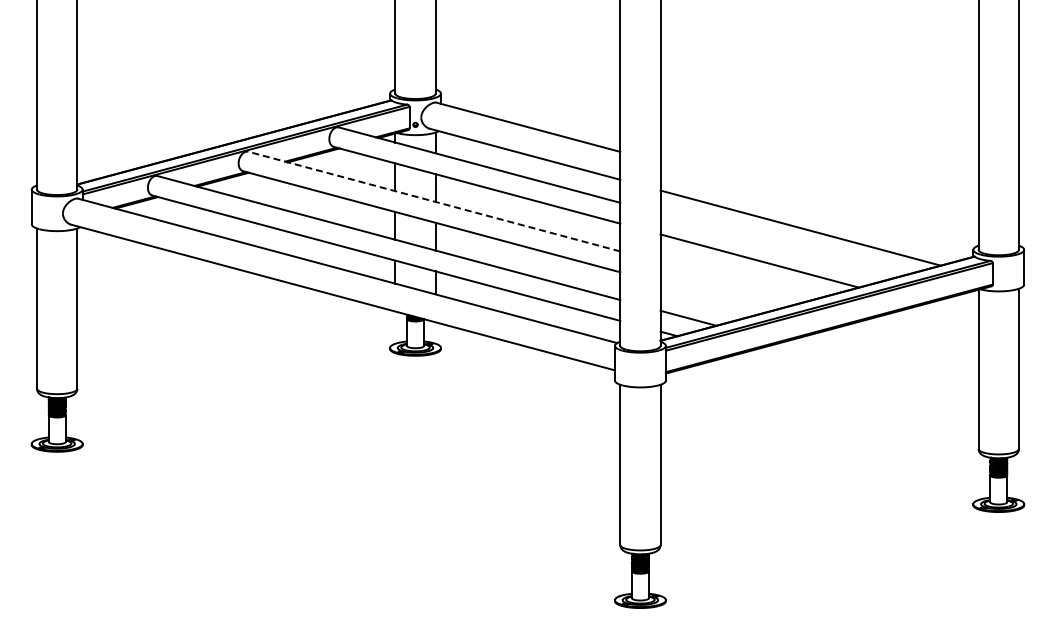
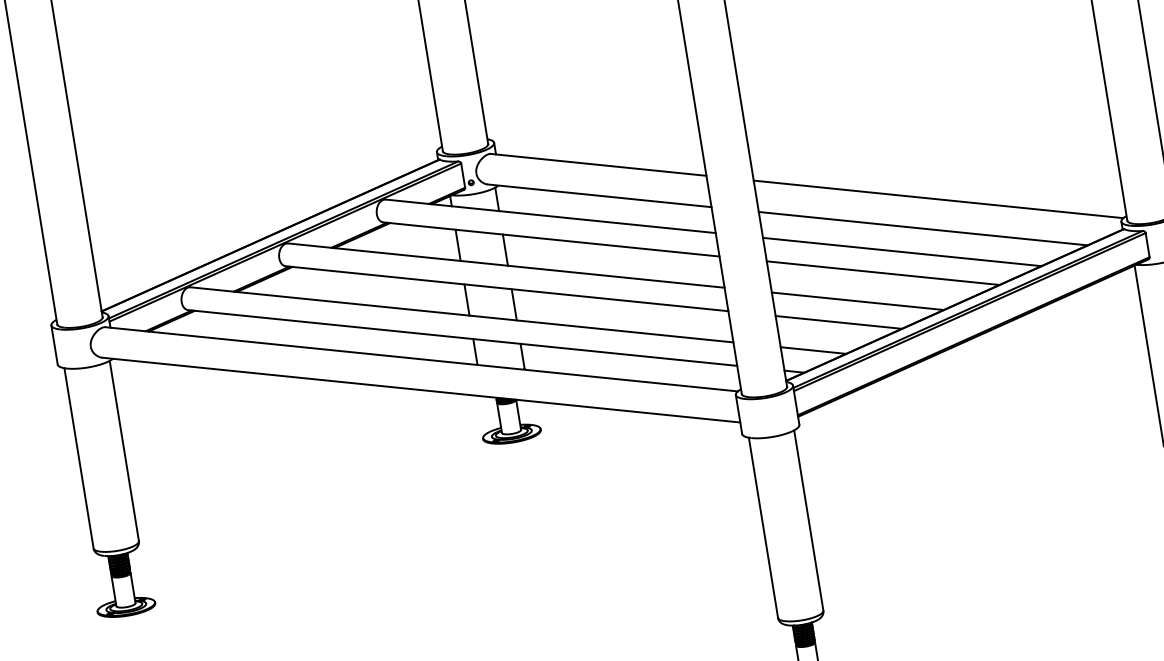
line: (434, 201) -> (506, 265), dashed -> solid
line: (817, 204) -> (937, 199), added
line: (778, 245) -> (901, 252), added
line: (733, 281) -> (857, 300), added
line: (714, 297) -> (838, 322), added

